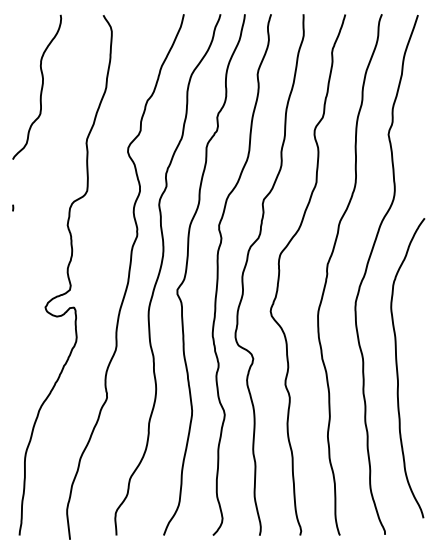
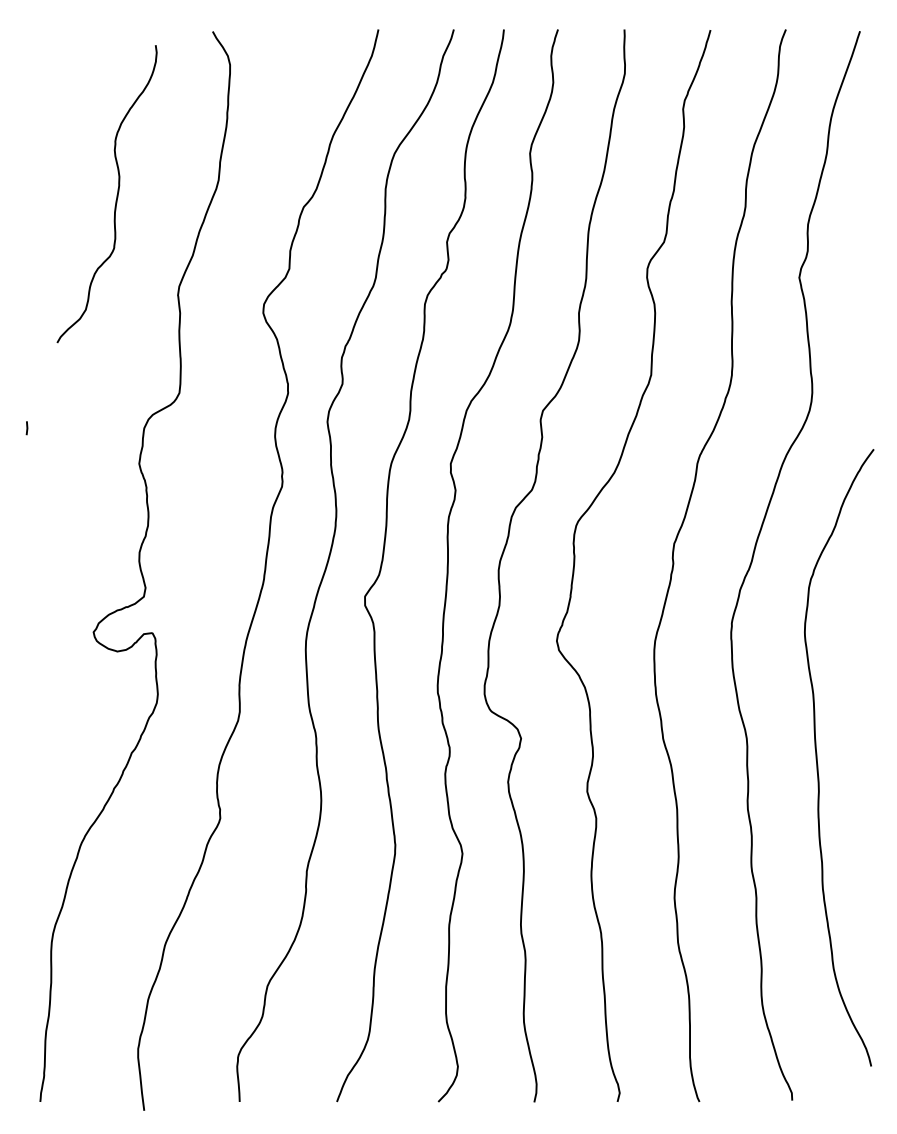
curve: (41, 86) -> (116, 192), moved

